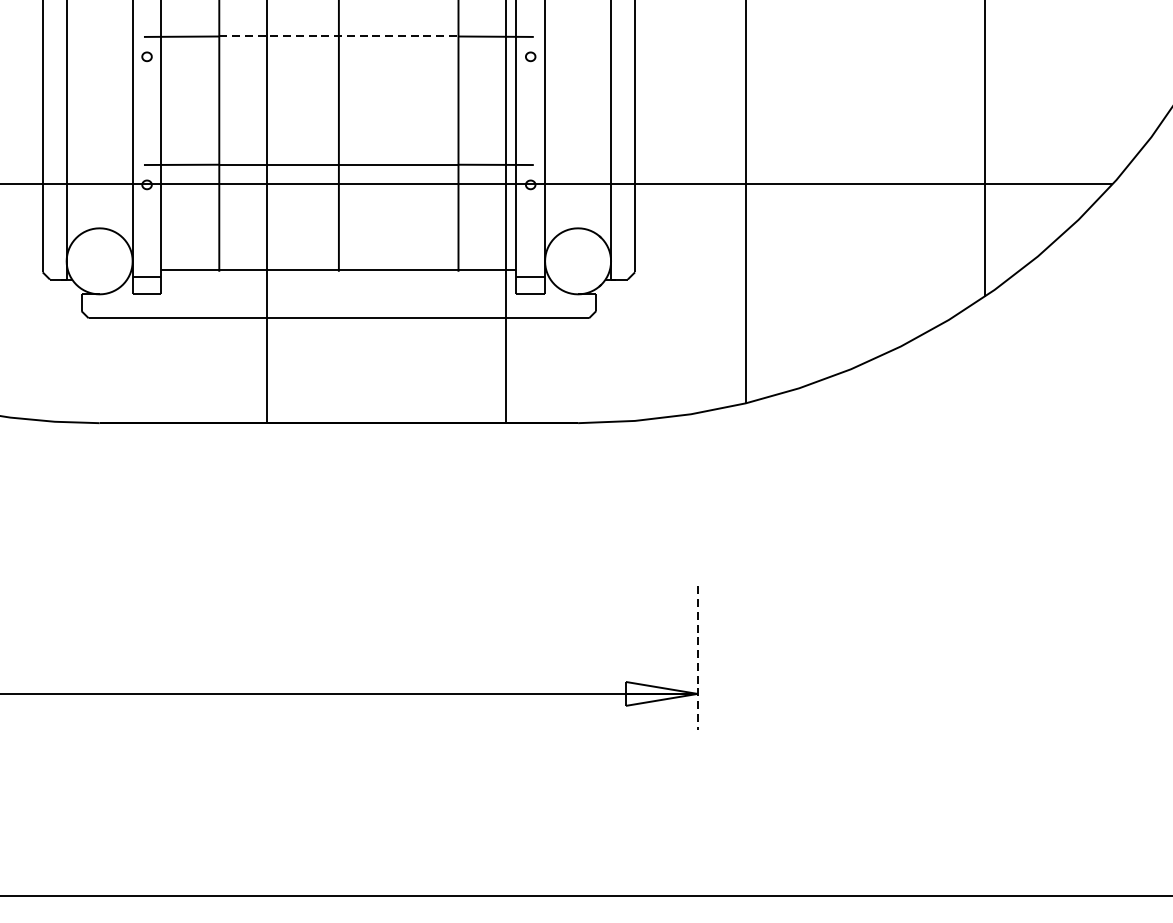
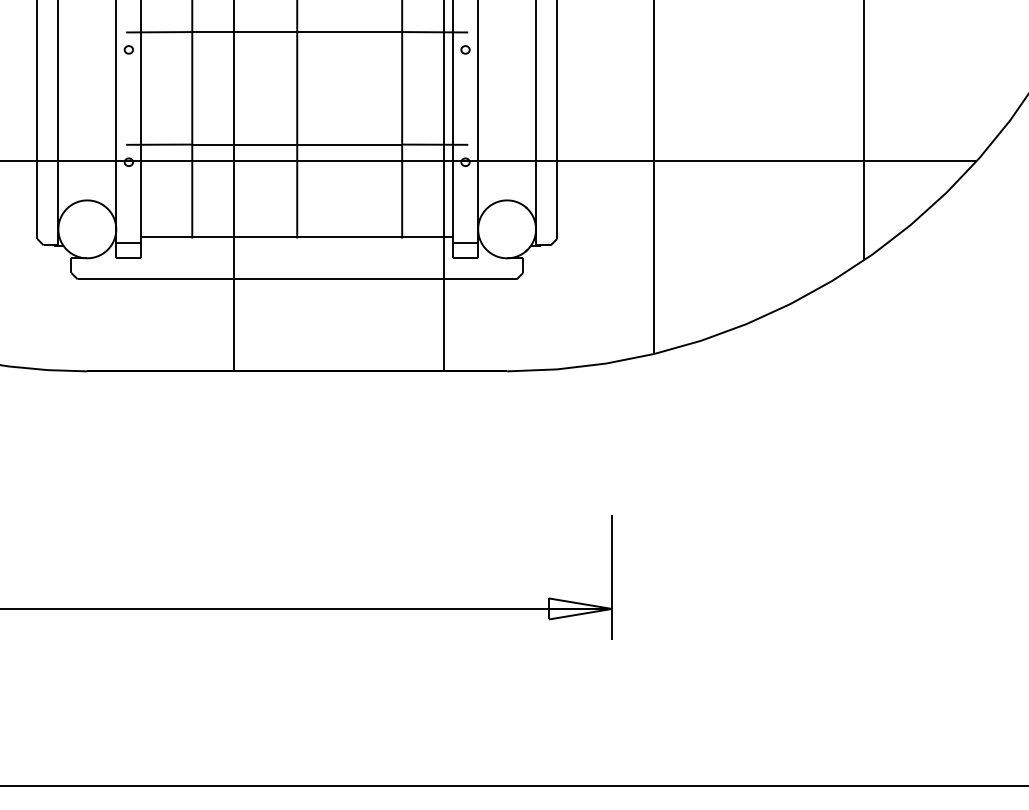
line: (339, 36) -> (297, 32), dashed -> solid
line: (698, 658) -> (612, 577), dashed -> solid

